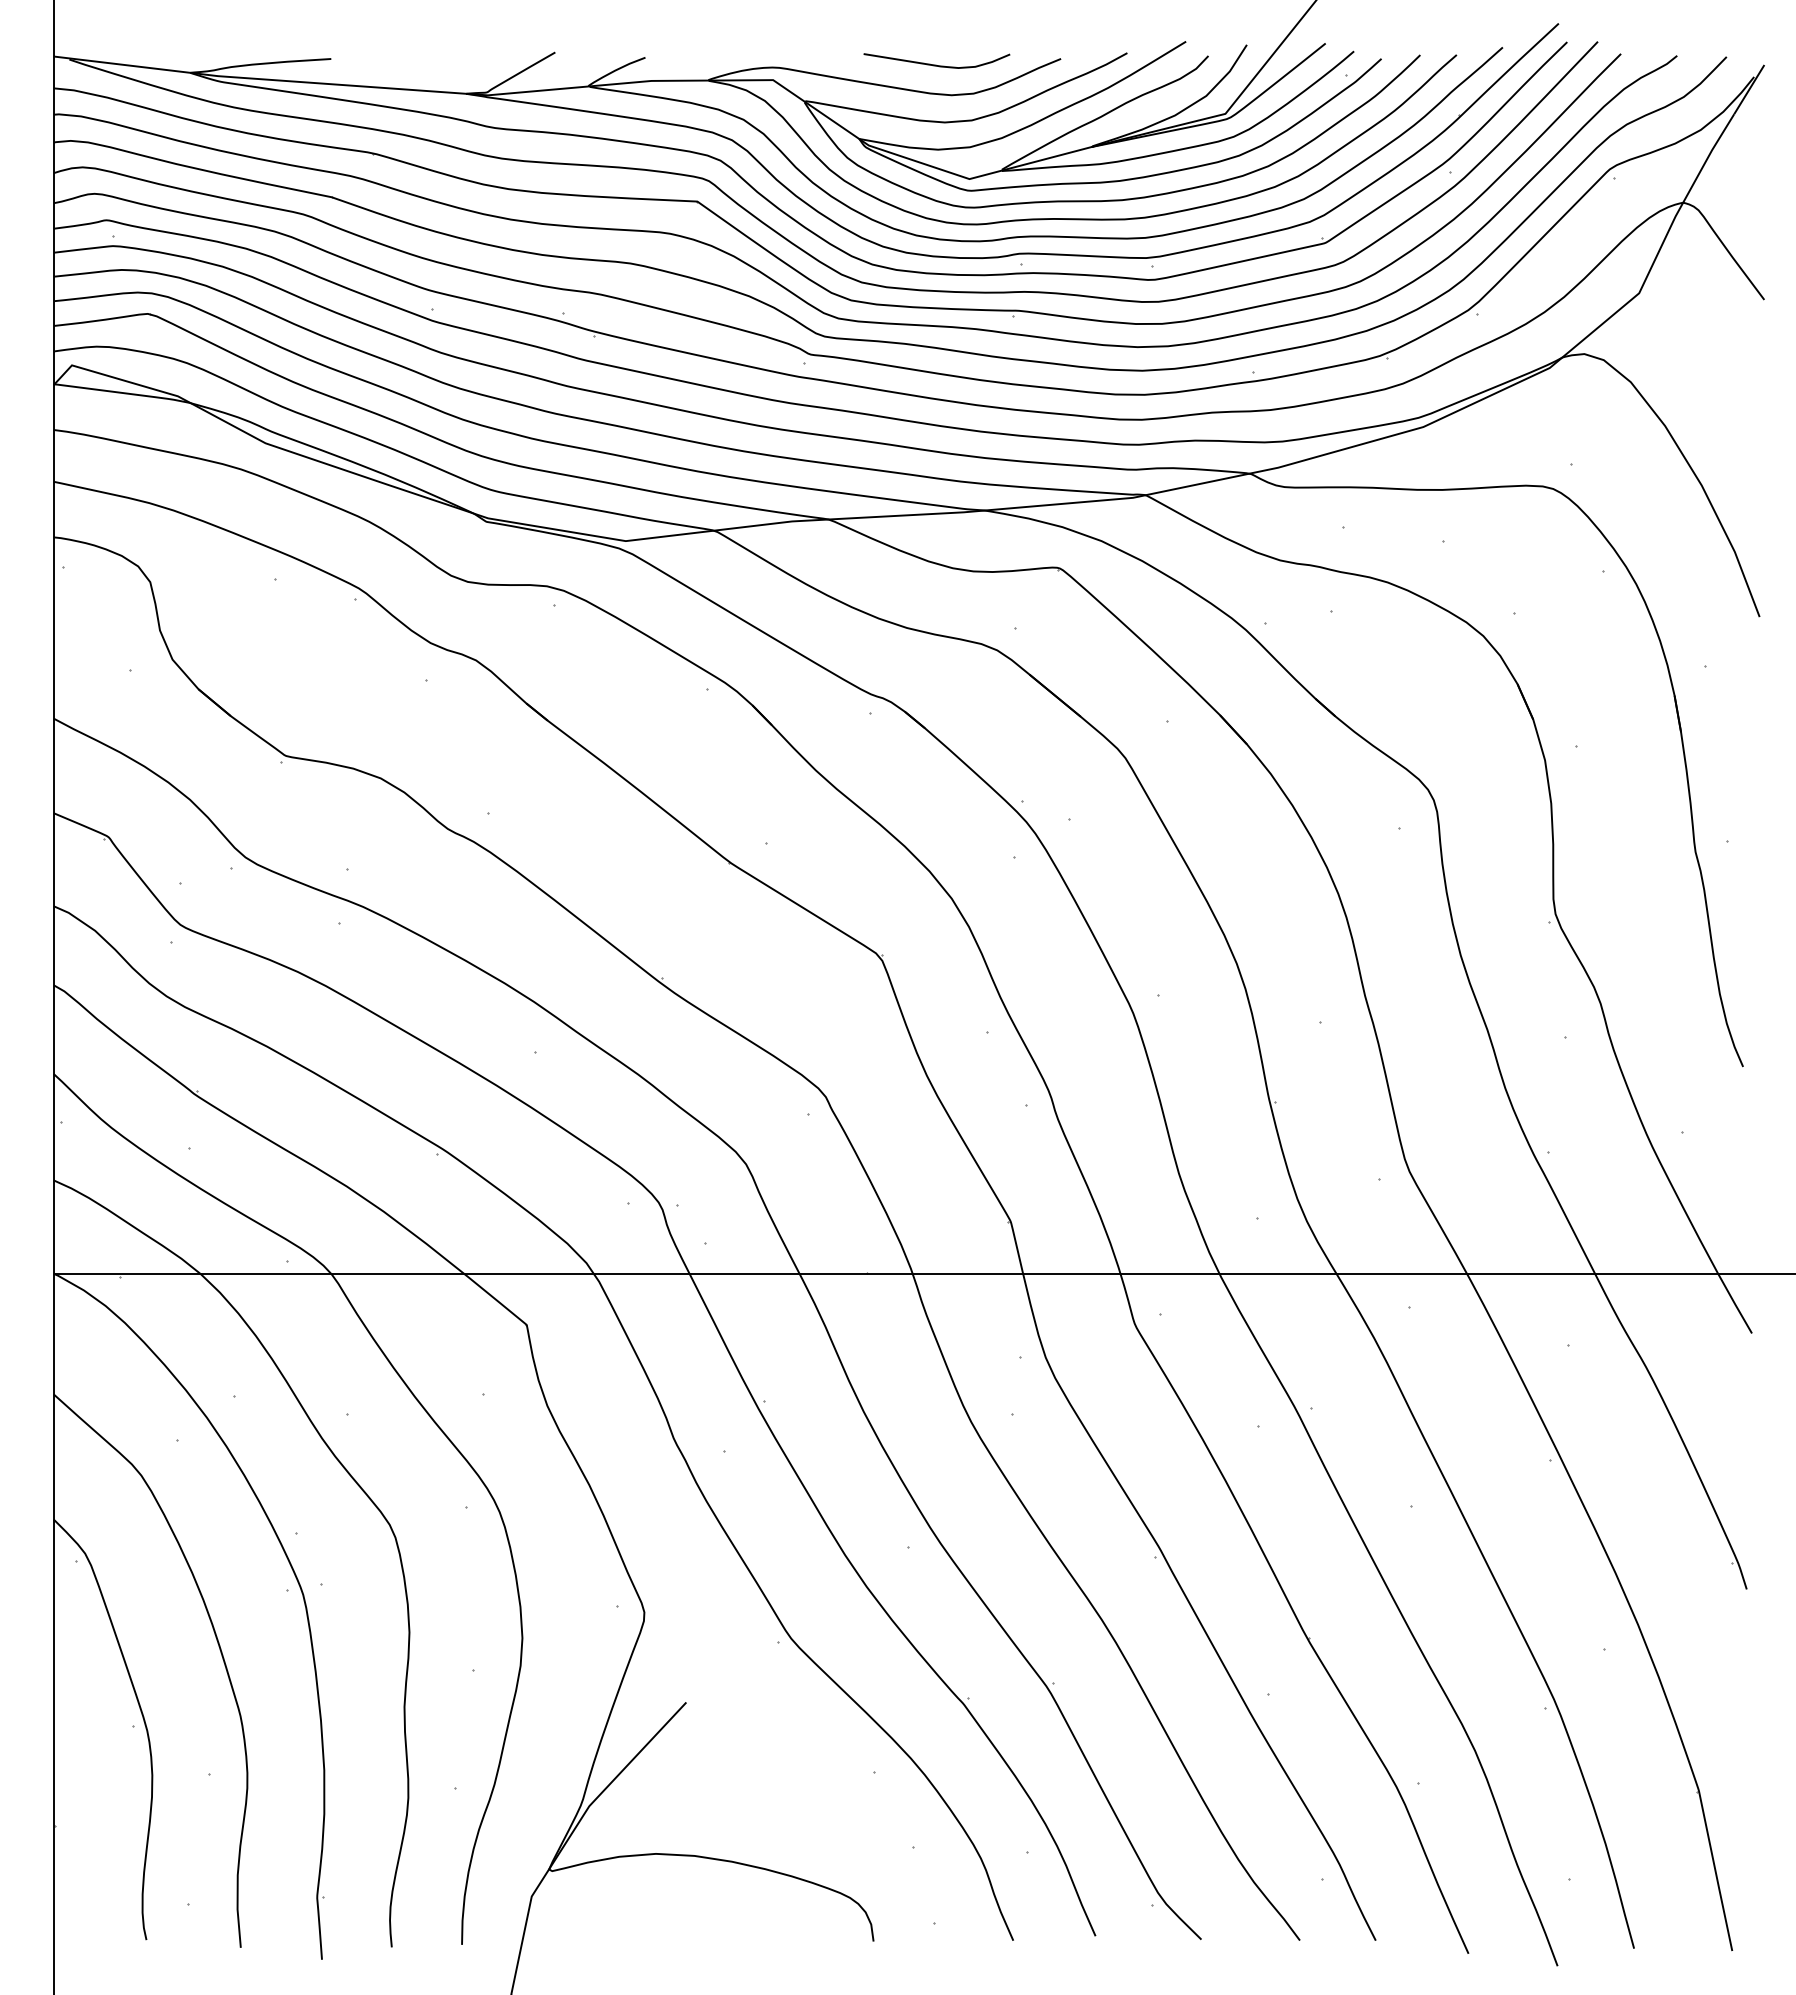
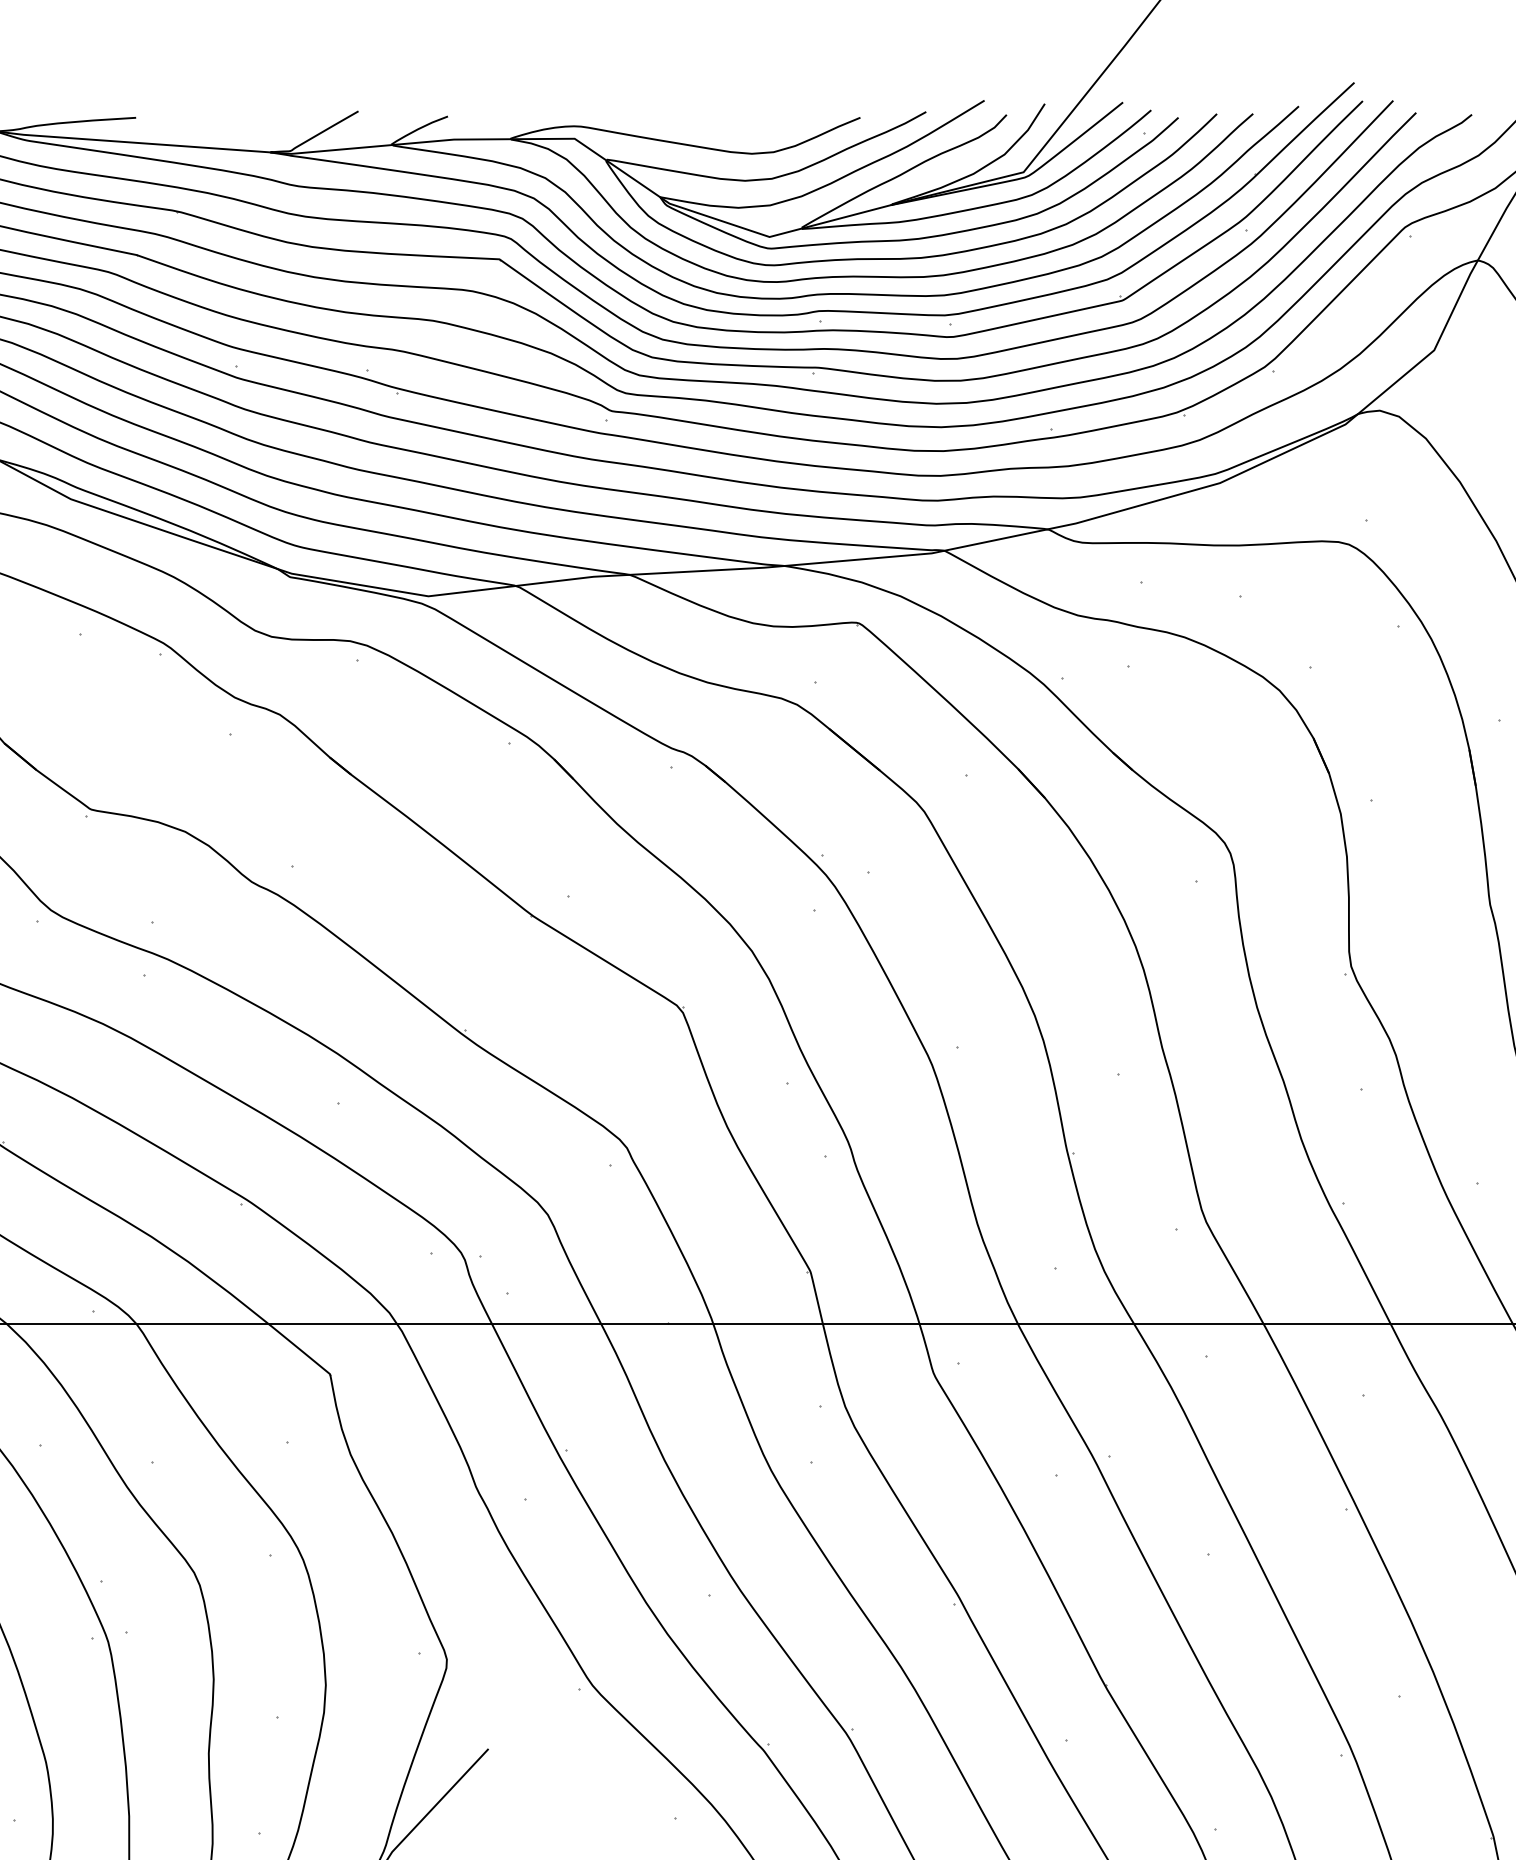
curve: (936, 64) -> (736, 123), removed

